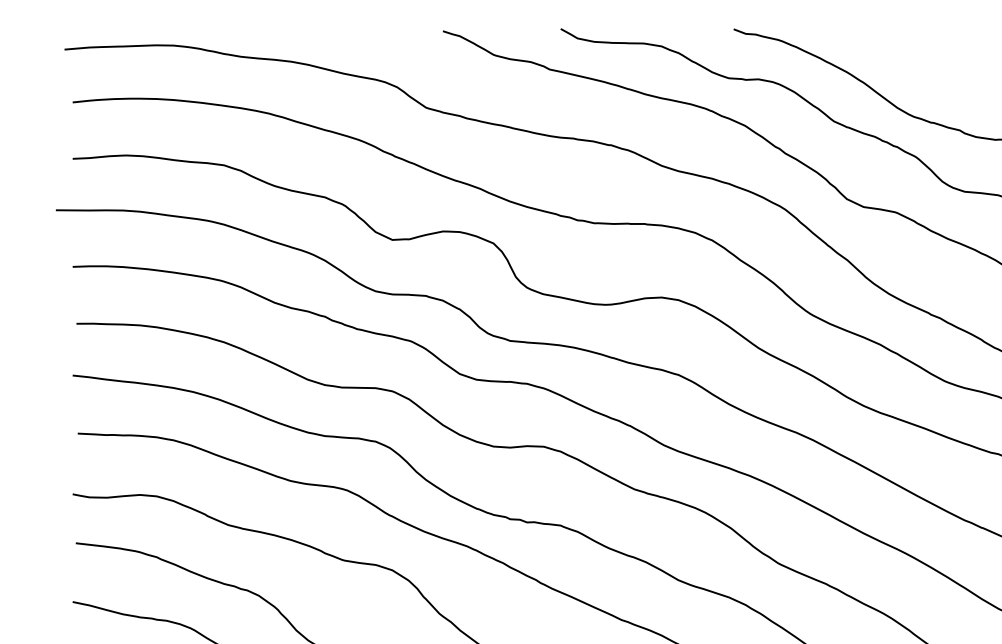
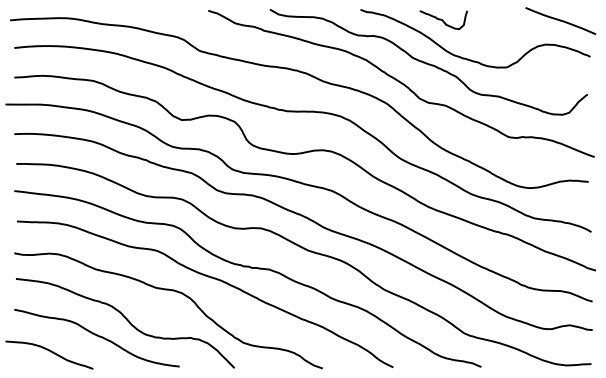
curve: (892, 49) -> (443, 20), added

